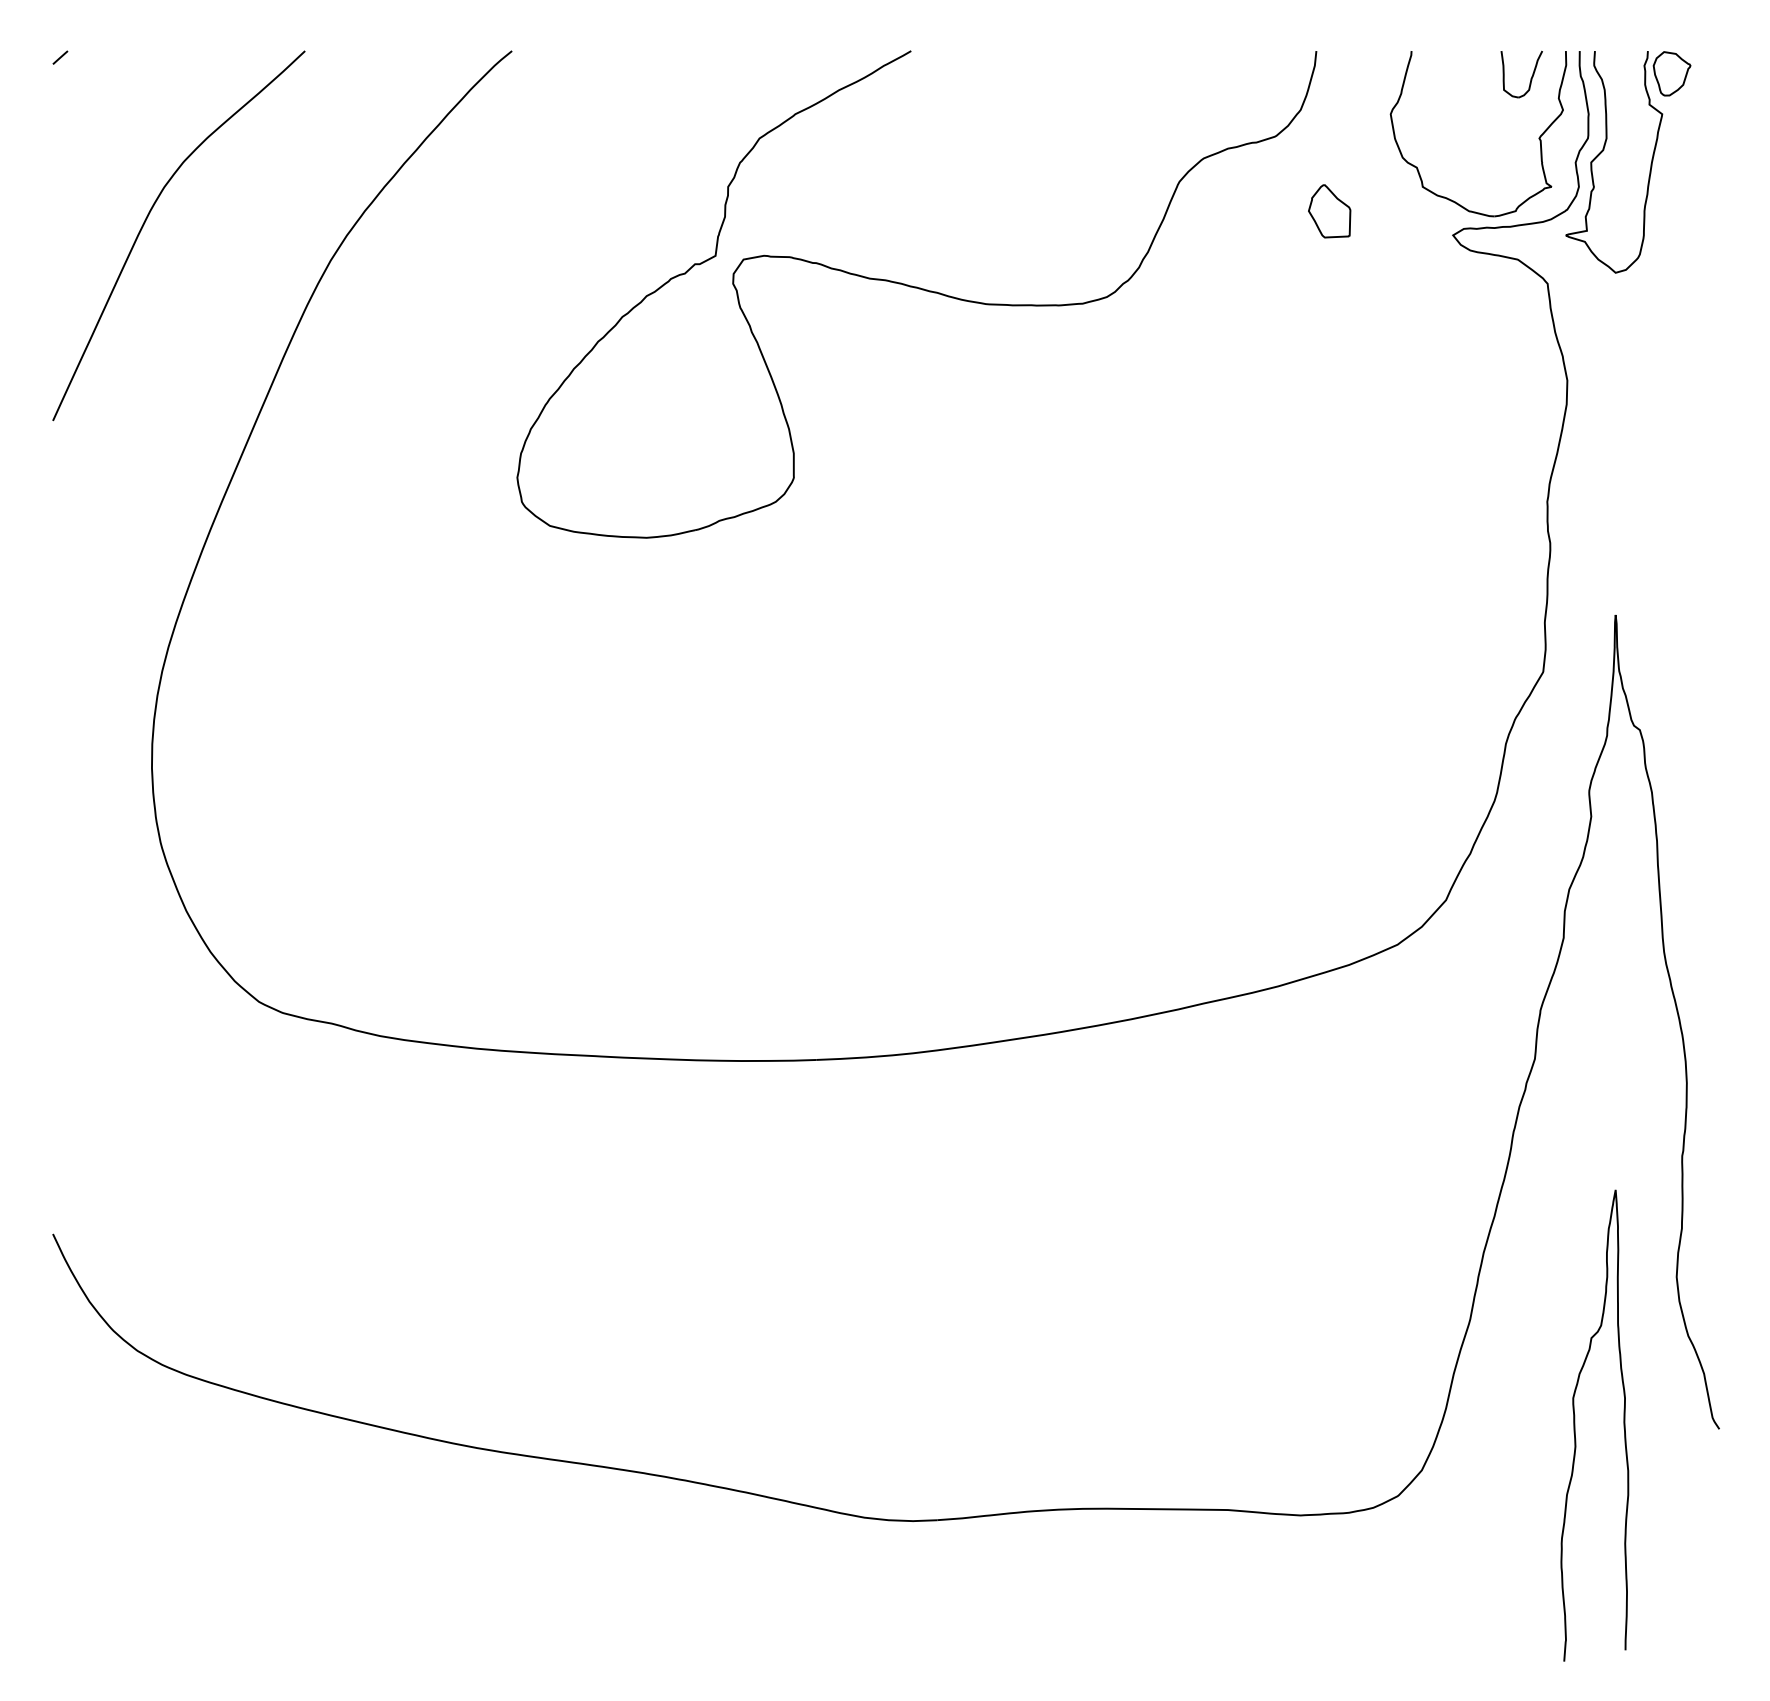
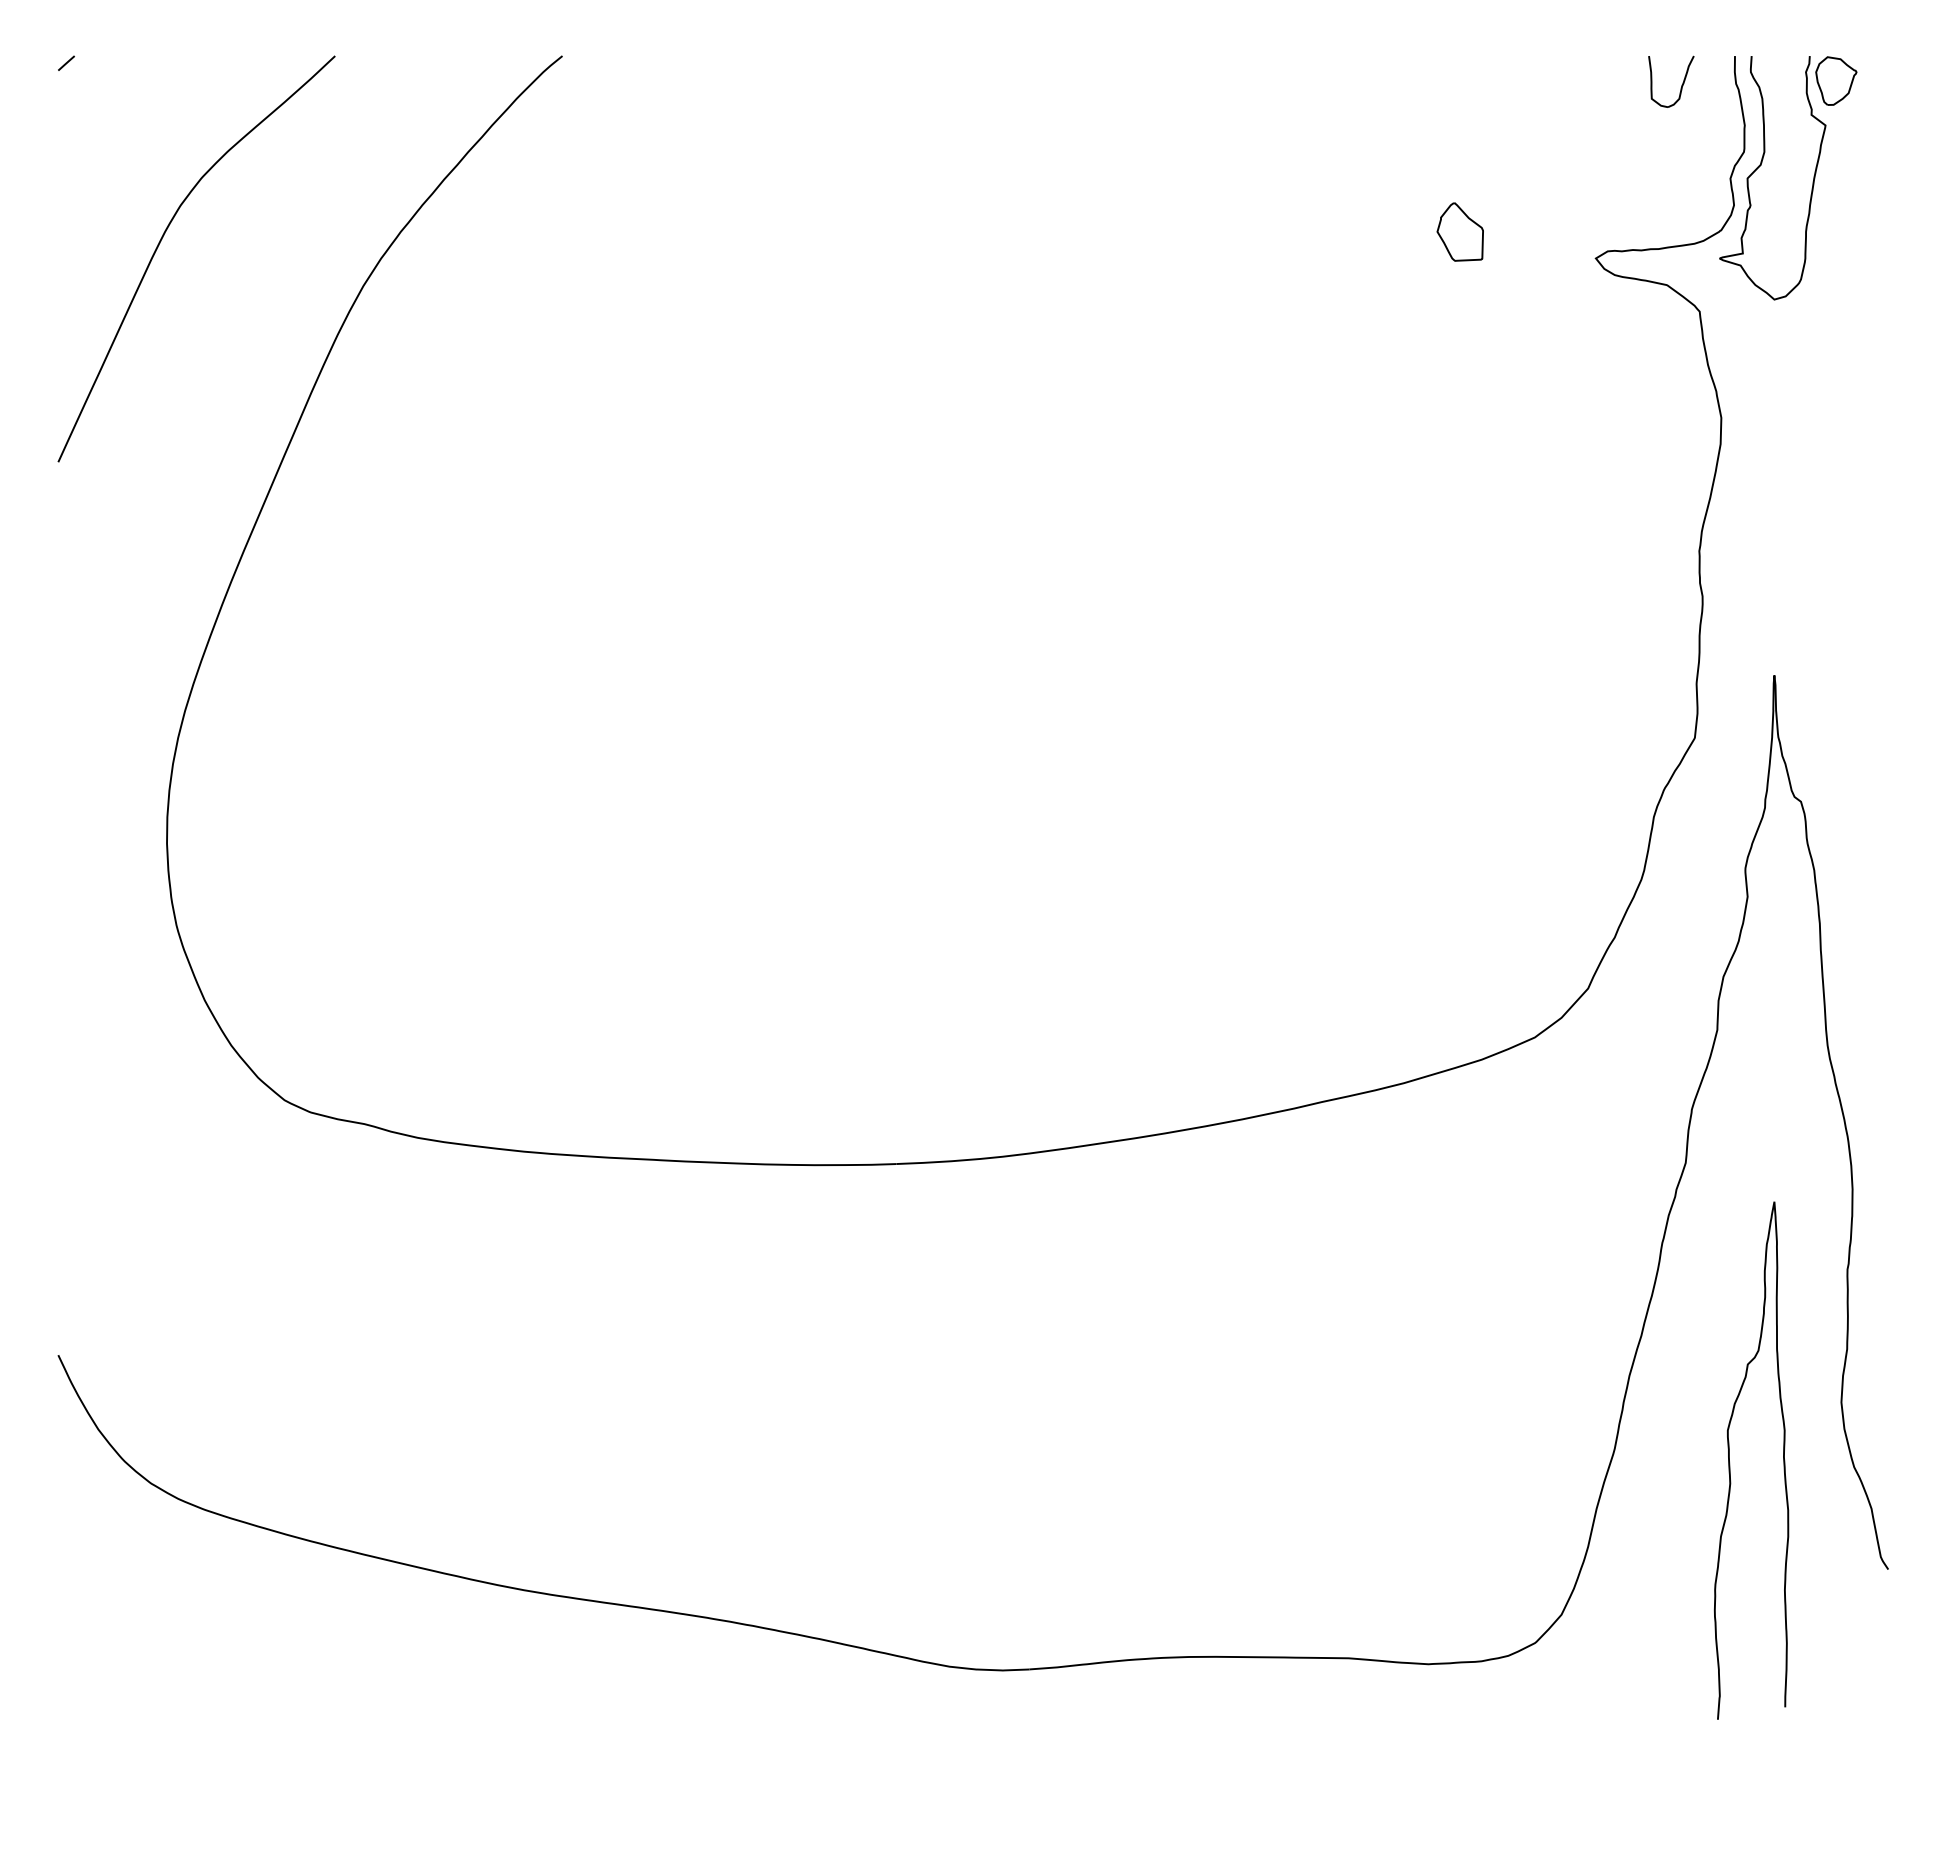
part: (1538, 137) -> (1689, 151), removed
part: (918, 289) -> (1008, 317), removed
curve: (1575, 1428) -> (1730, 1463), moved

